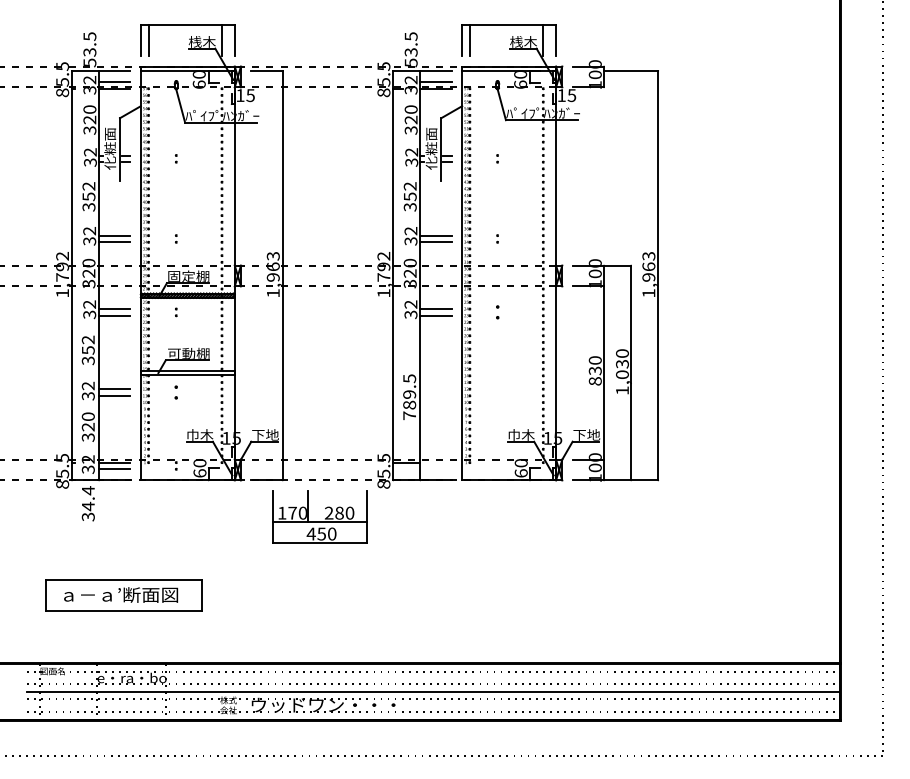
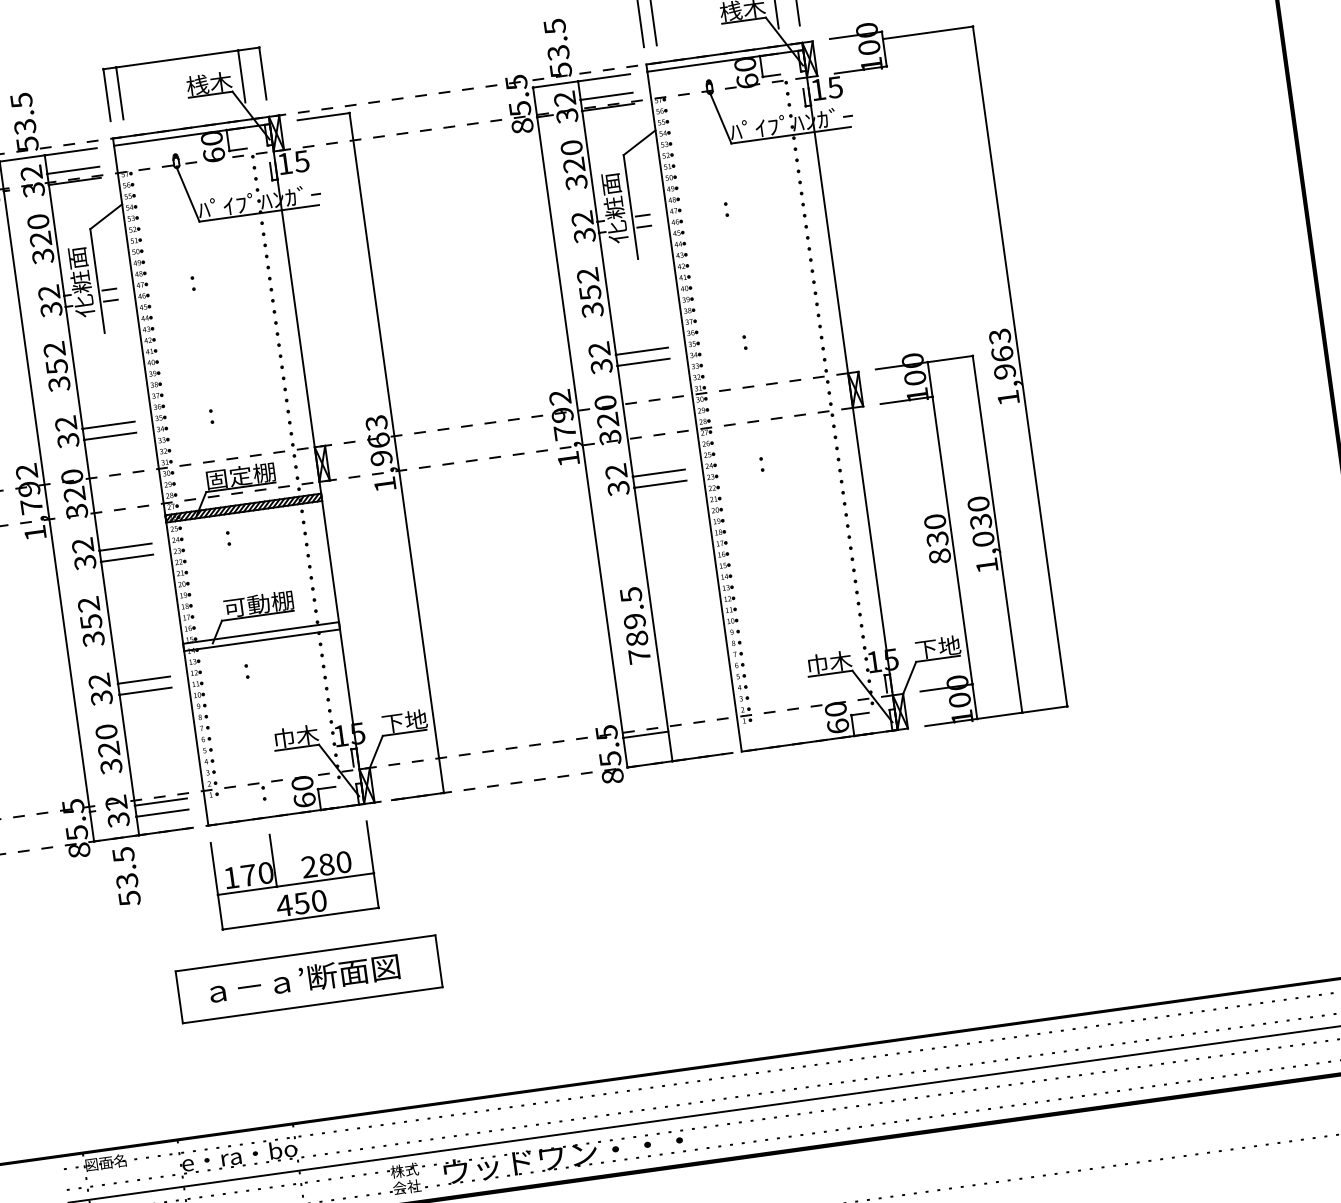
part: (497, 312) -> (761, 464), size x0.62
part: (176, 392) -> (247, 671), size x0.62
text: (87, 503) -> (125, 876), 34.4 -> 53.5
part: (319, 516) -> (294, 874), moved
part: (123, 595) -> (308, 979), moved

